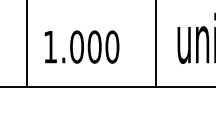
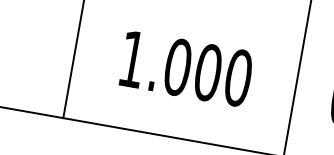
text: (81, 46) -> (185, 67), moved

